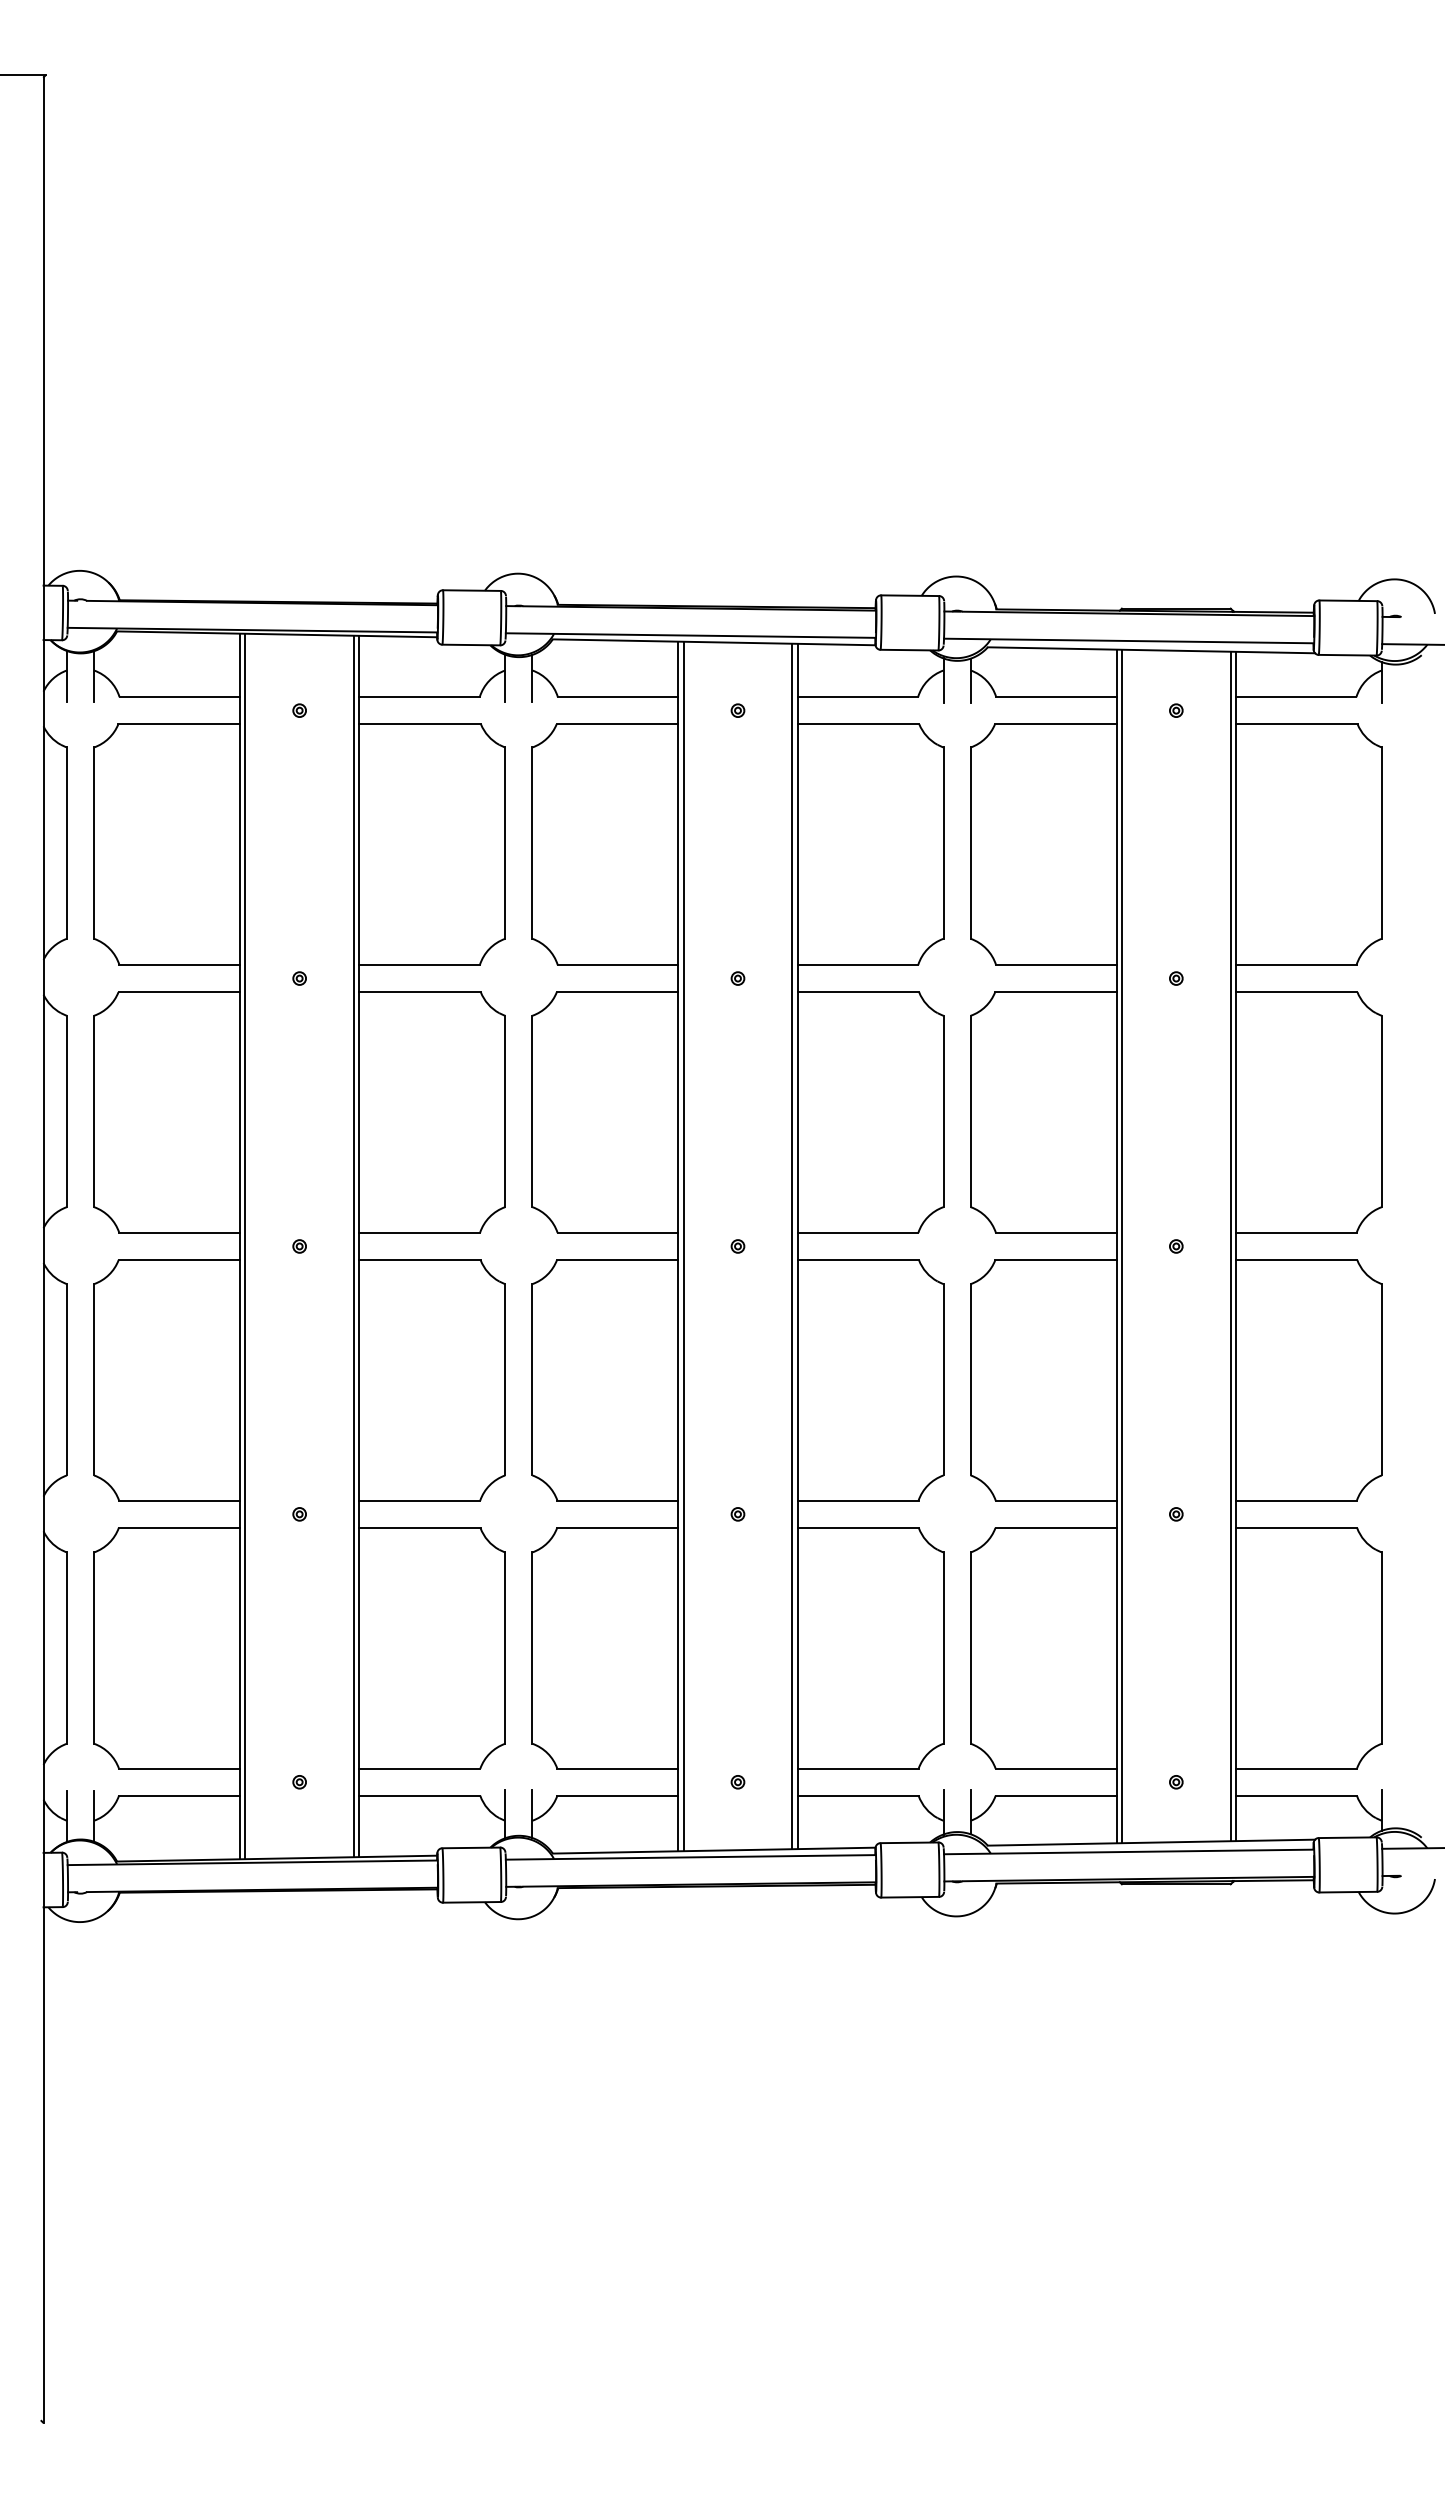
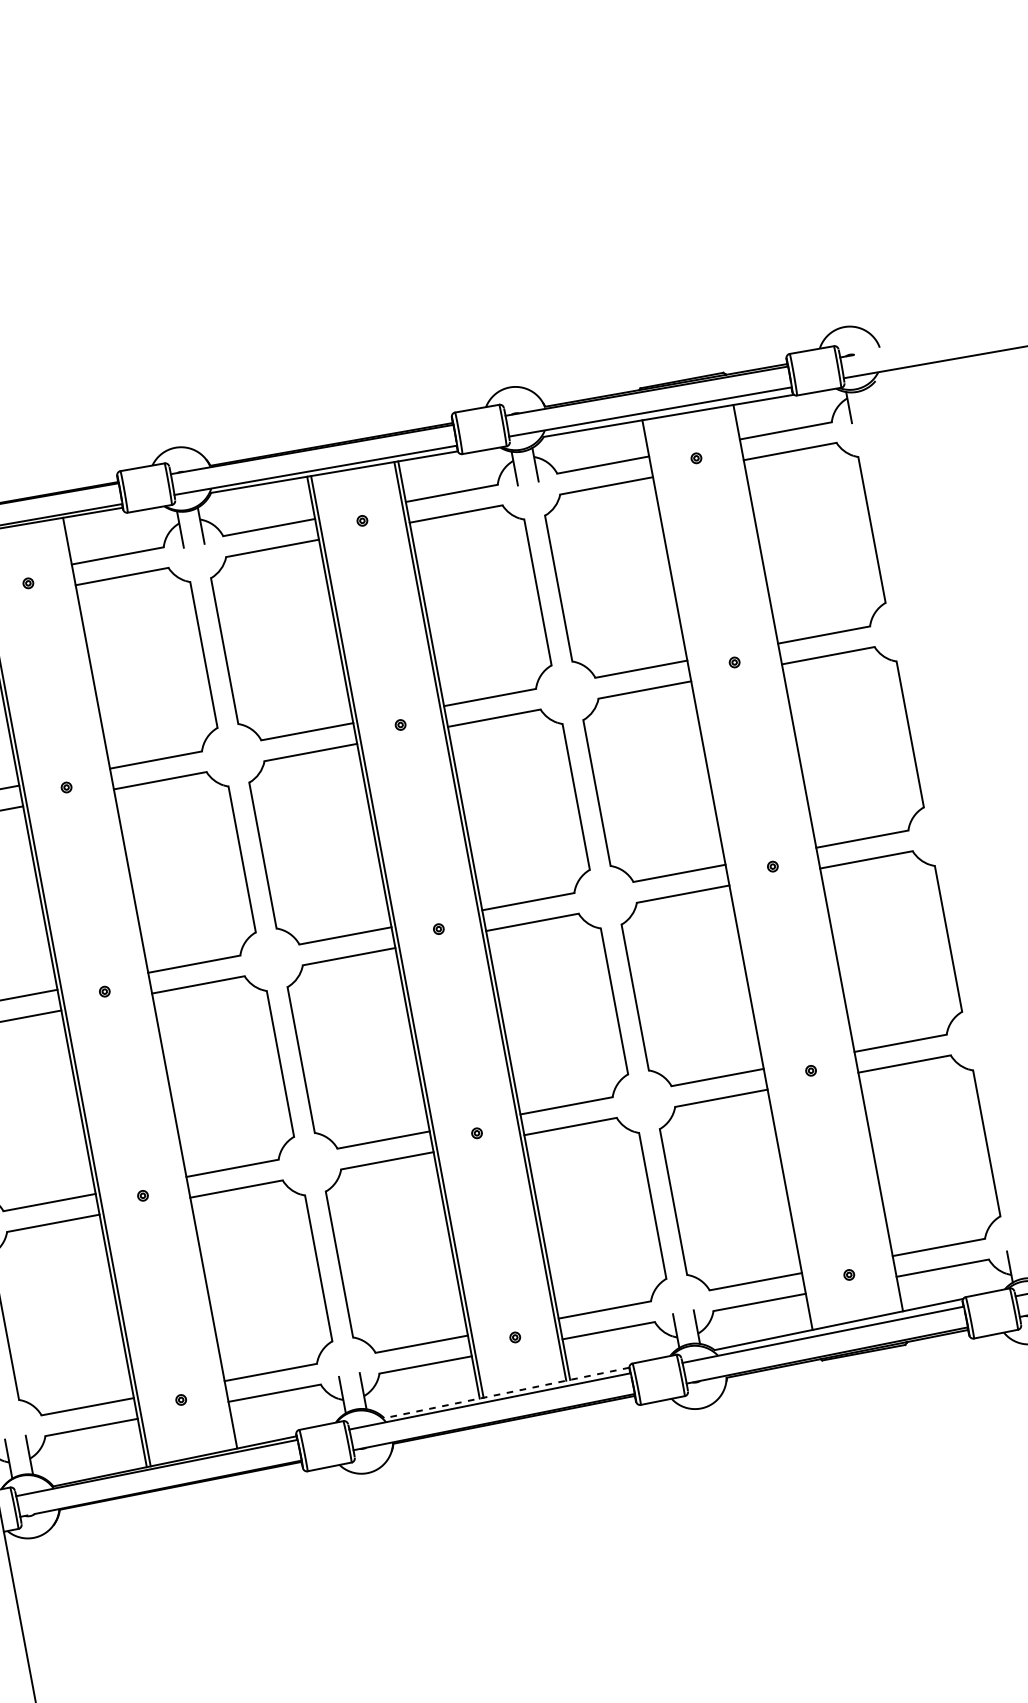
line: (354, 1246) -> (146, 983), removed
line: (1121, 1246) -> (731, 874), removed
line: (1230, 1246) -> (814, 858), removed
line: (713, 1850) -> (506, 1392), solid -> dashed

